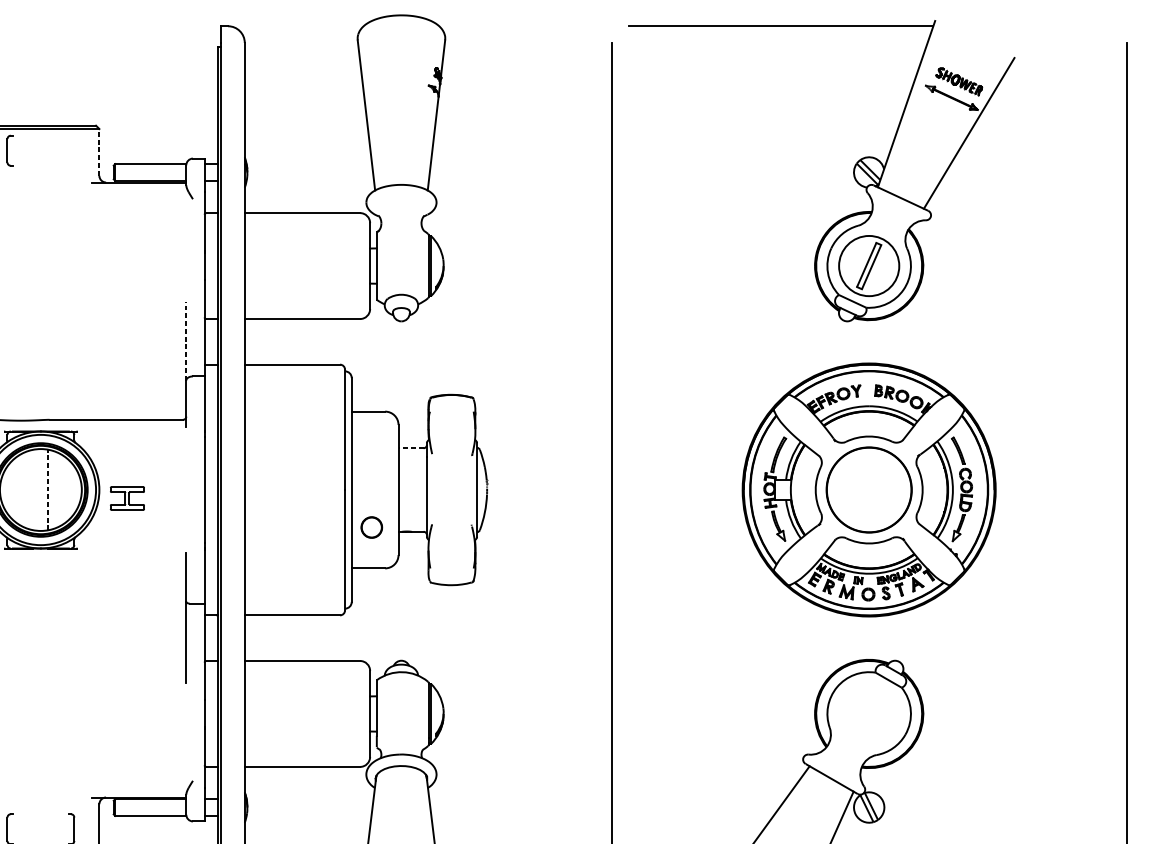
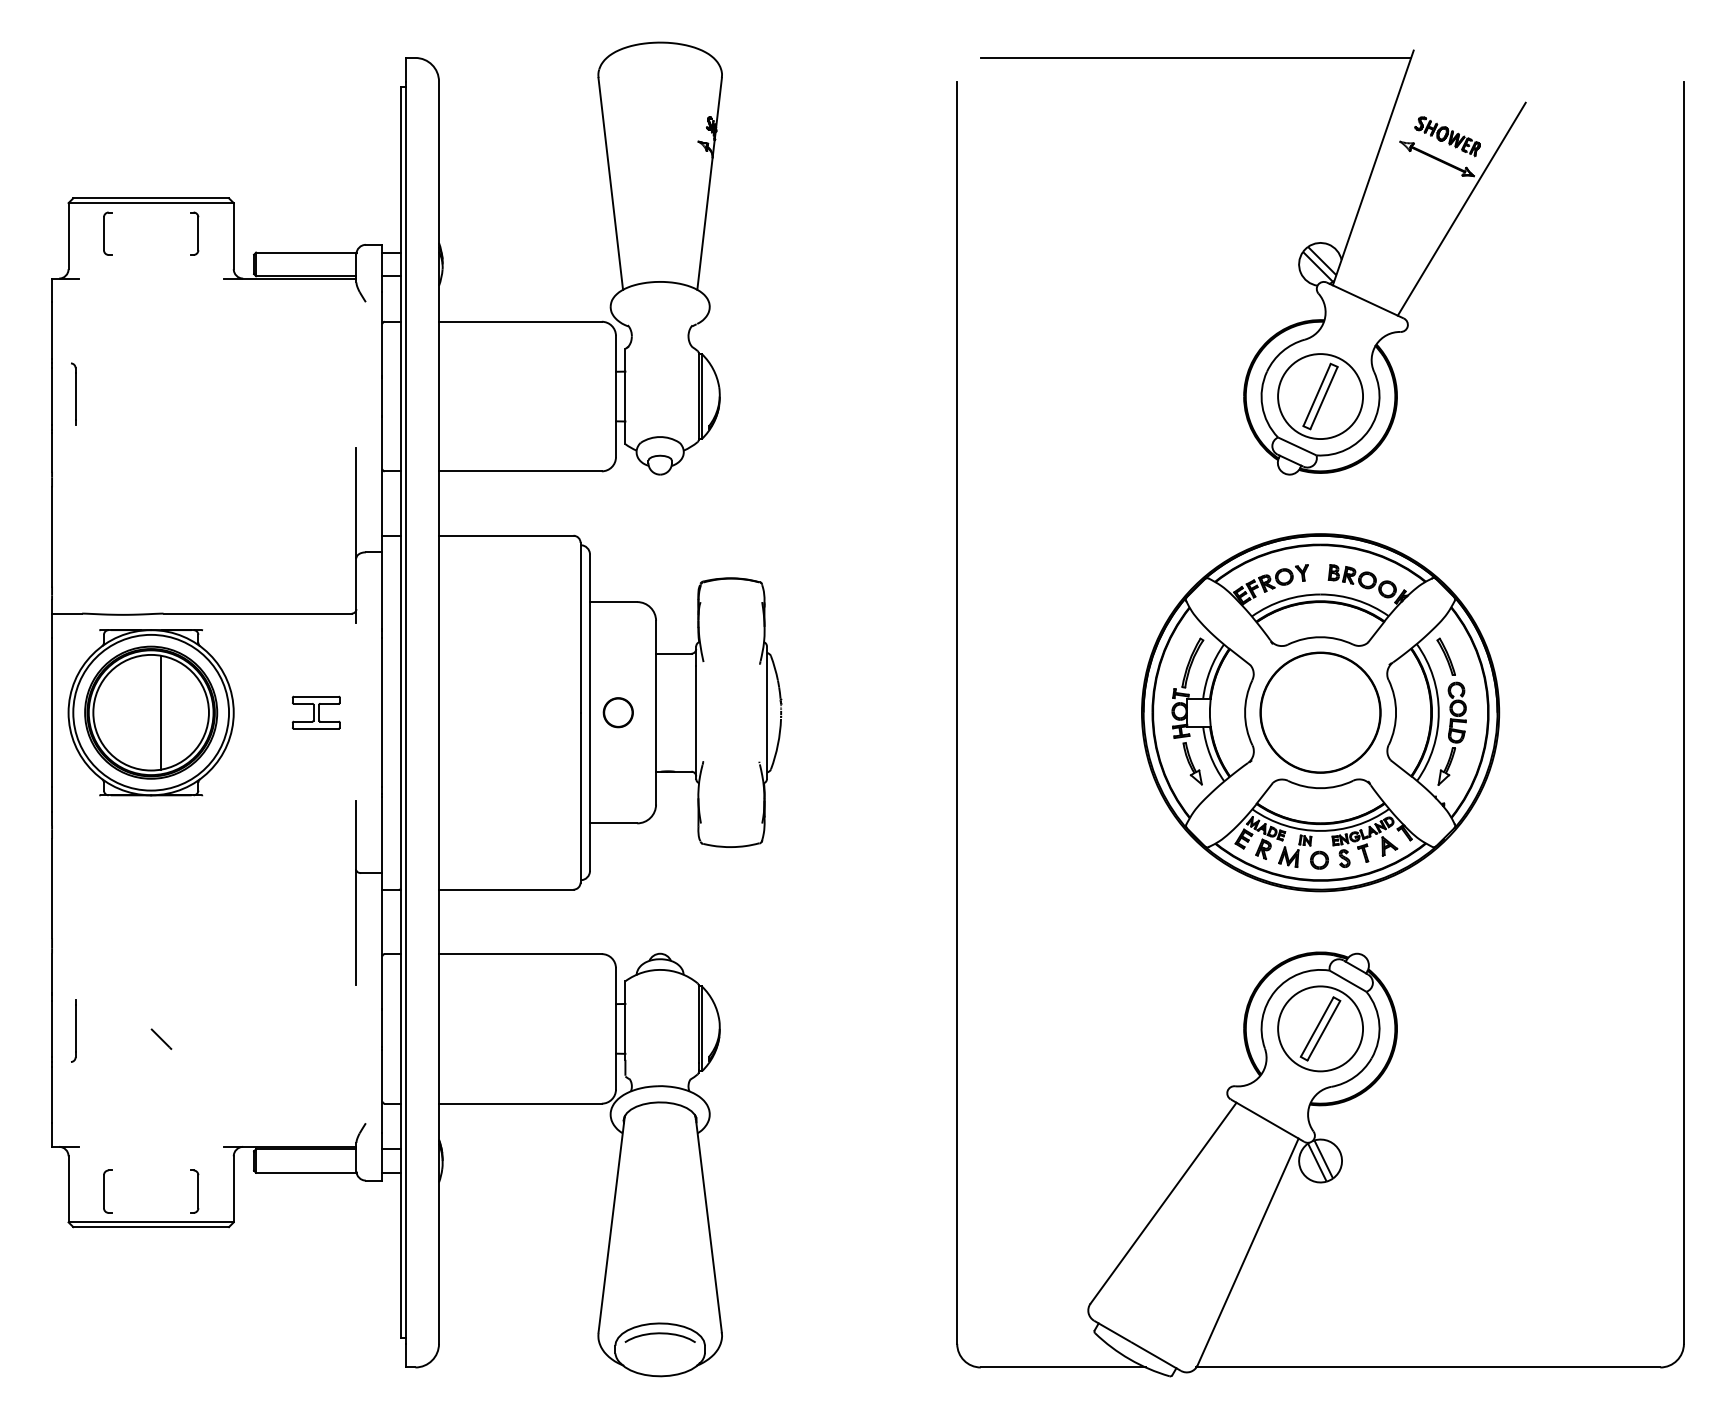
part: (71, 150) -> (194, 233), added
line: (99, 151) -> (233, 235), dashed -> solid
line: (186, 341) -> (356, 502), dashed -> solid
line: (410, 448) -> (673, 653), dashed -> solid
line: (47, 489) -> (160, 712), dashed -> solid
part: (127, 498) -> (316, 712), moved
part: (371, 527) -> (617, 712), moved
part: (869, 713) -> (1320, 1028), added
line: (48, 720) -> (161, 1038), added

